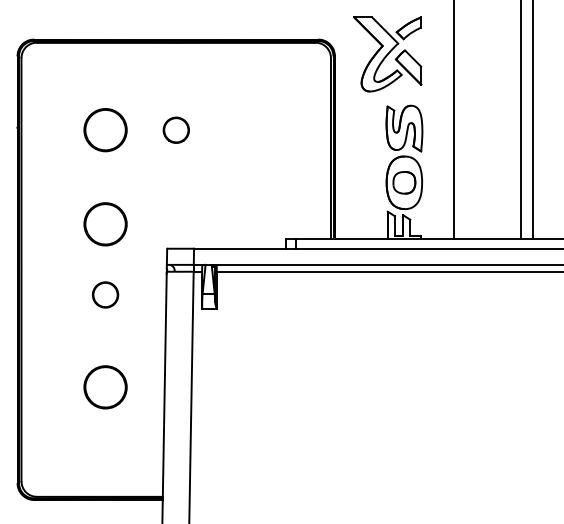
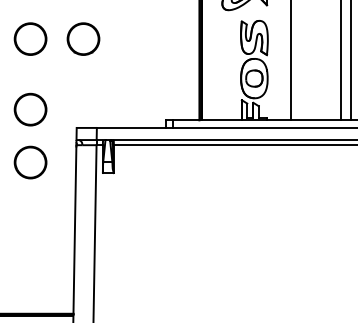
circle: (176, 130) -> (83, 39), size x1.67
part: (105, 294) -> (30, 162), size x1.67
circle: (105, 387) -> (30, 231), removed

